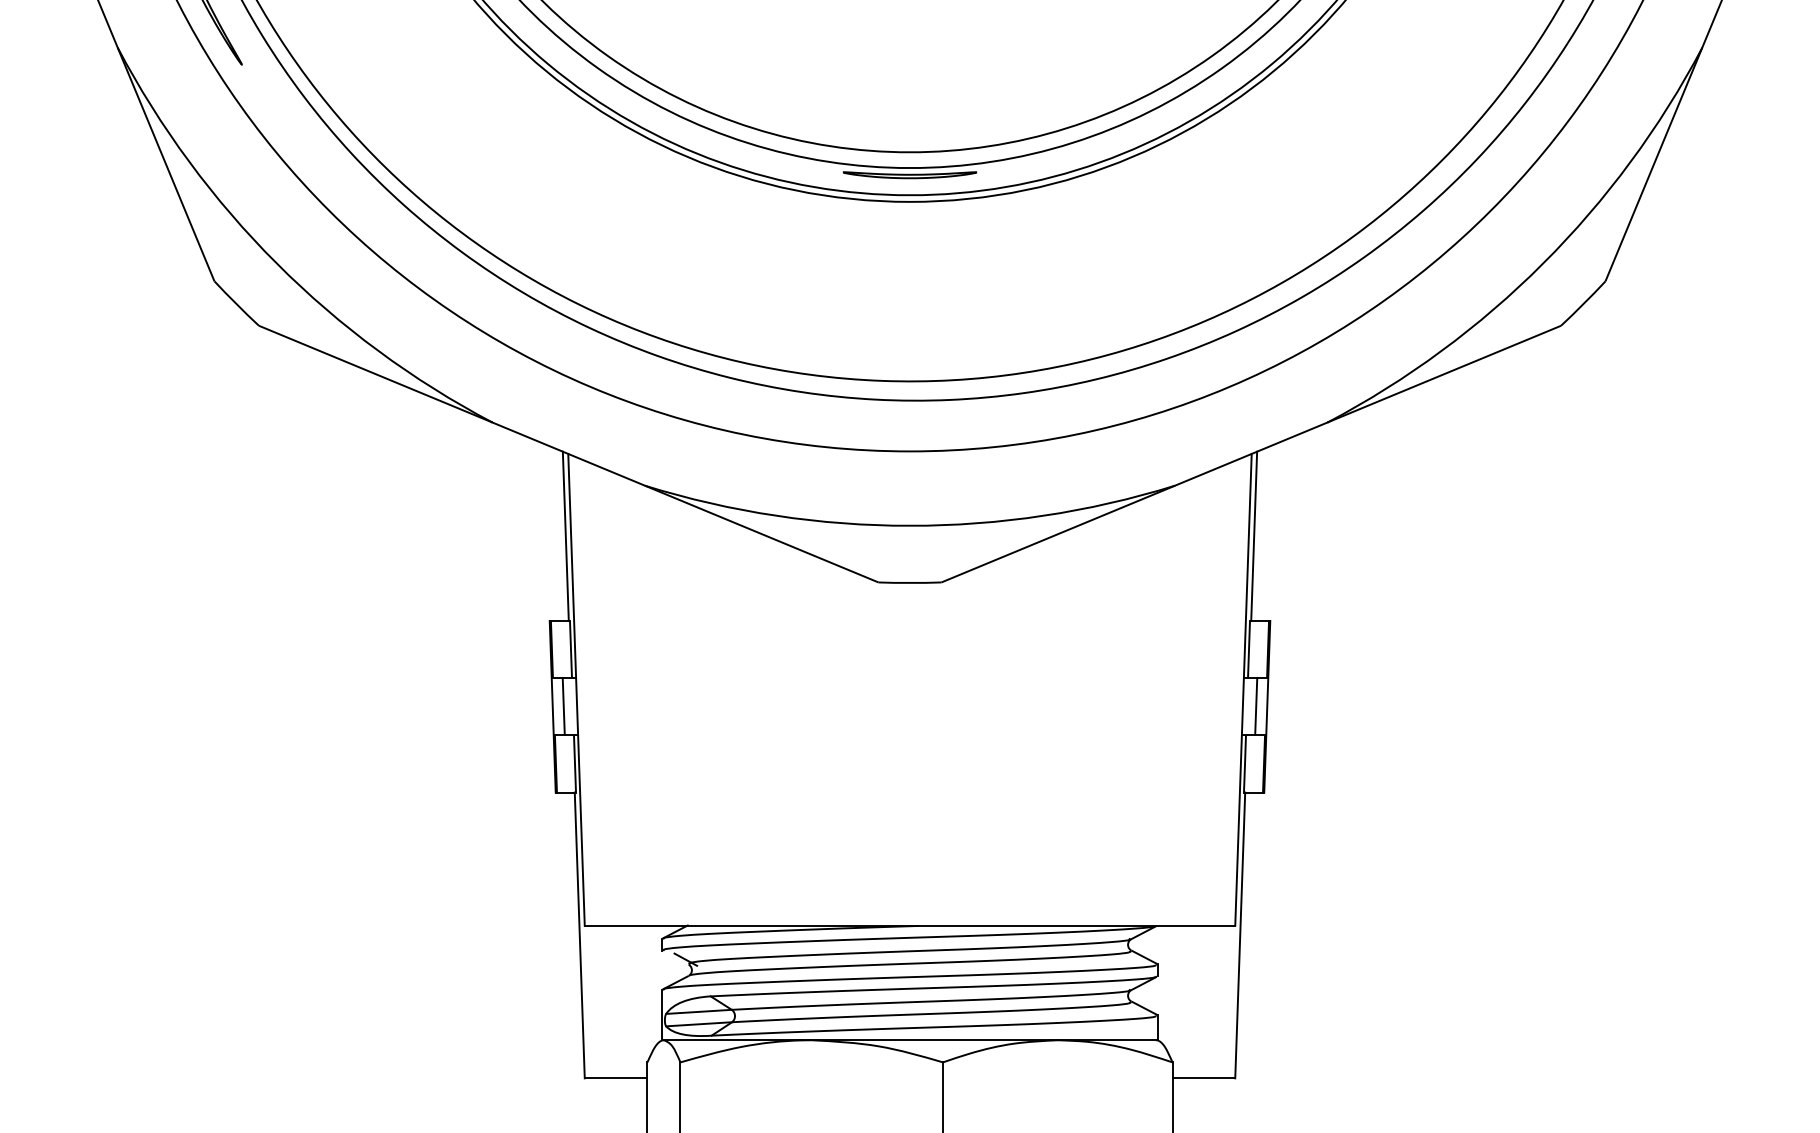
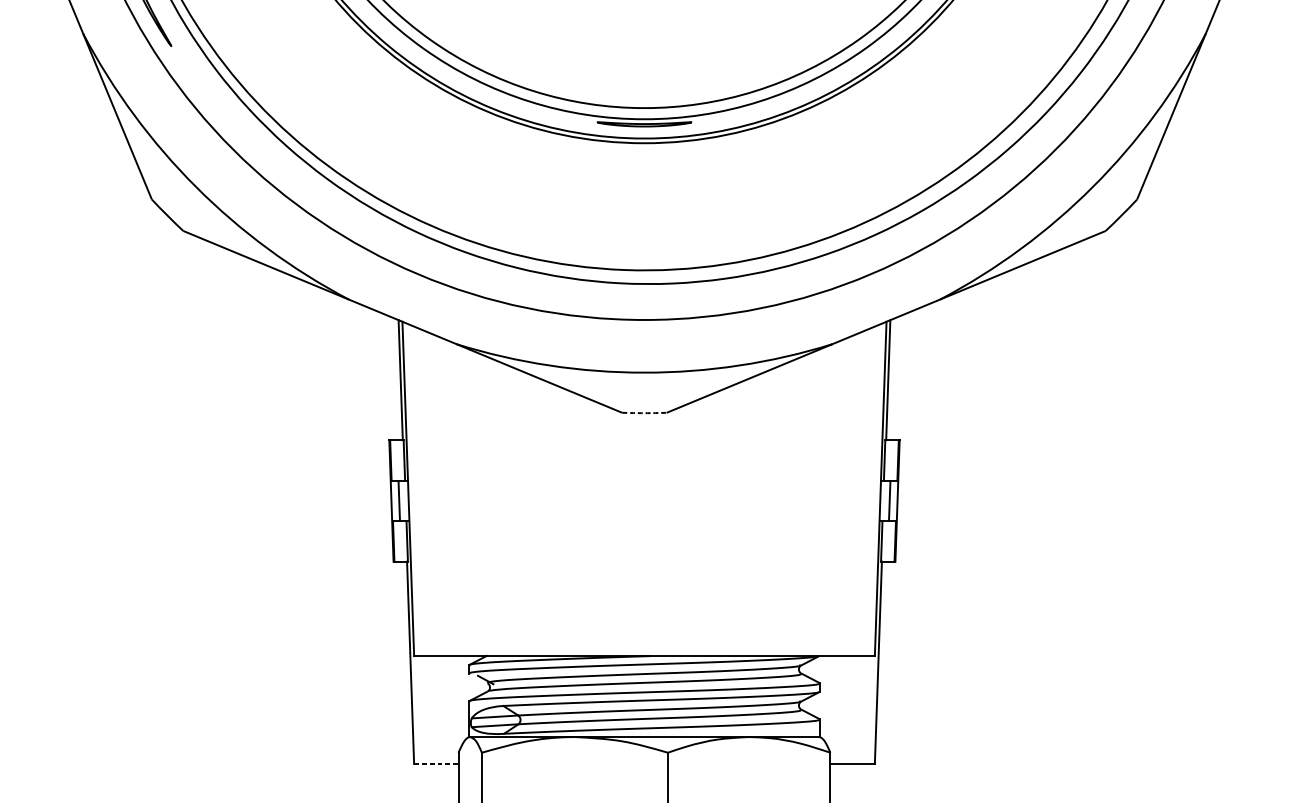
arc: (910, 582) -> (644, 412), solid -> dashed
line: (616, 1078) -> (436, 764), solid -> dashed

